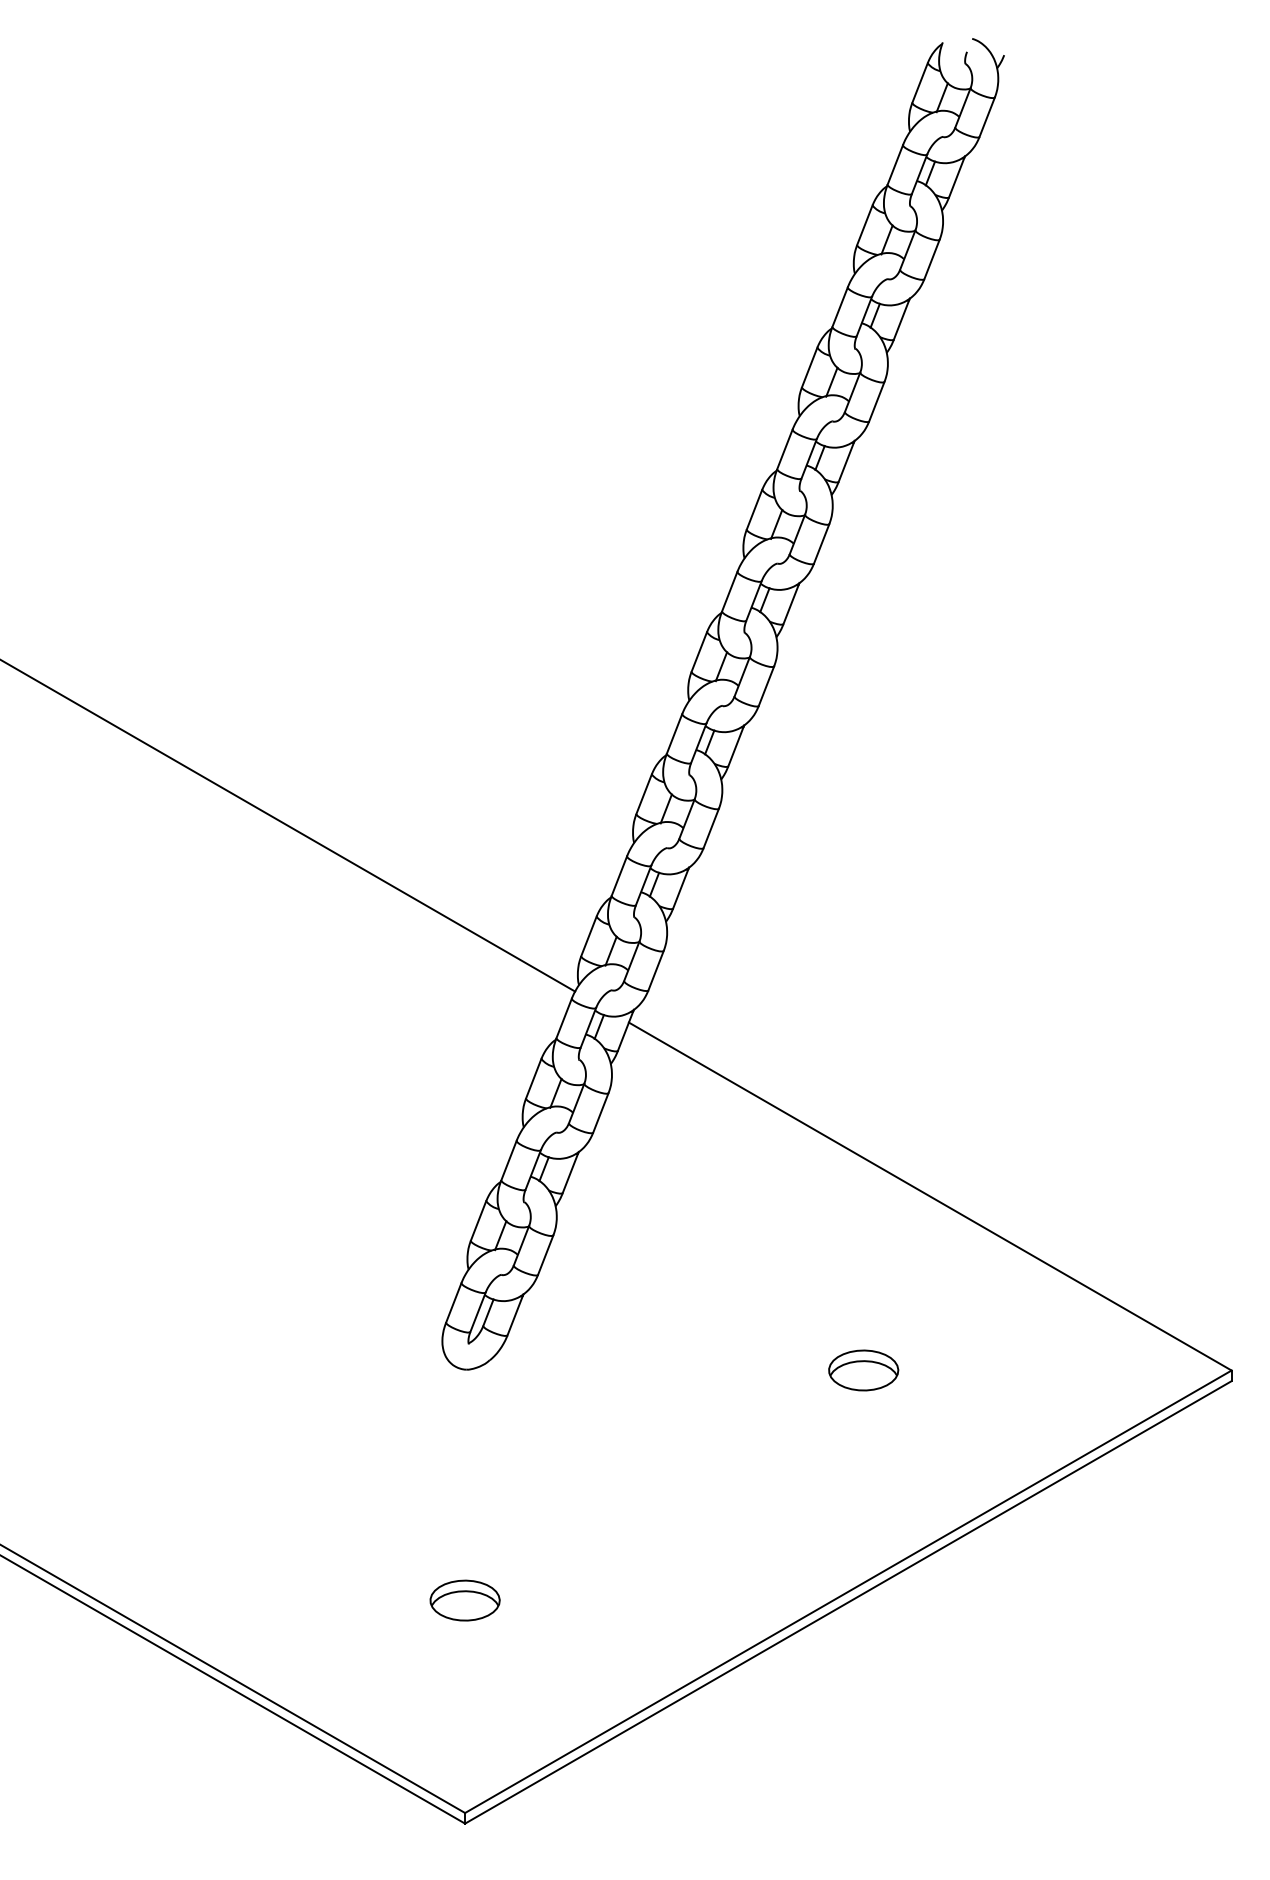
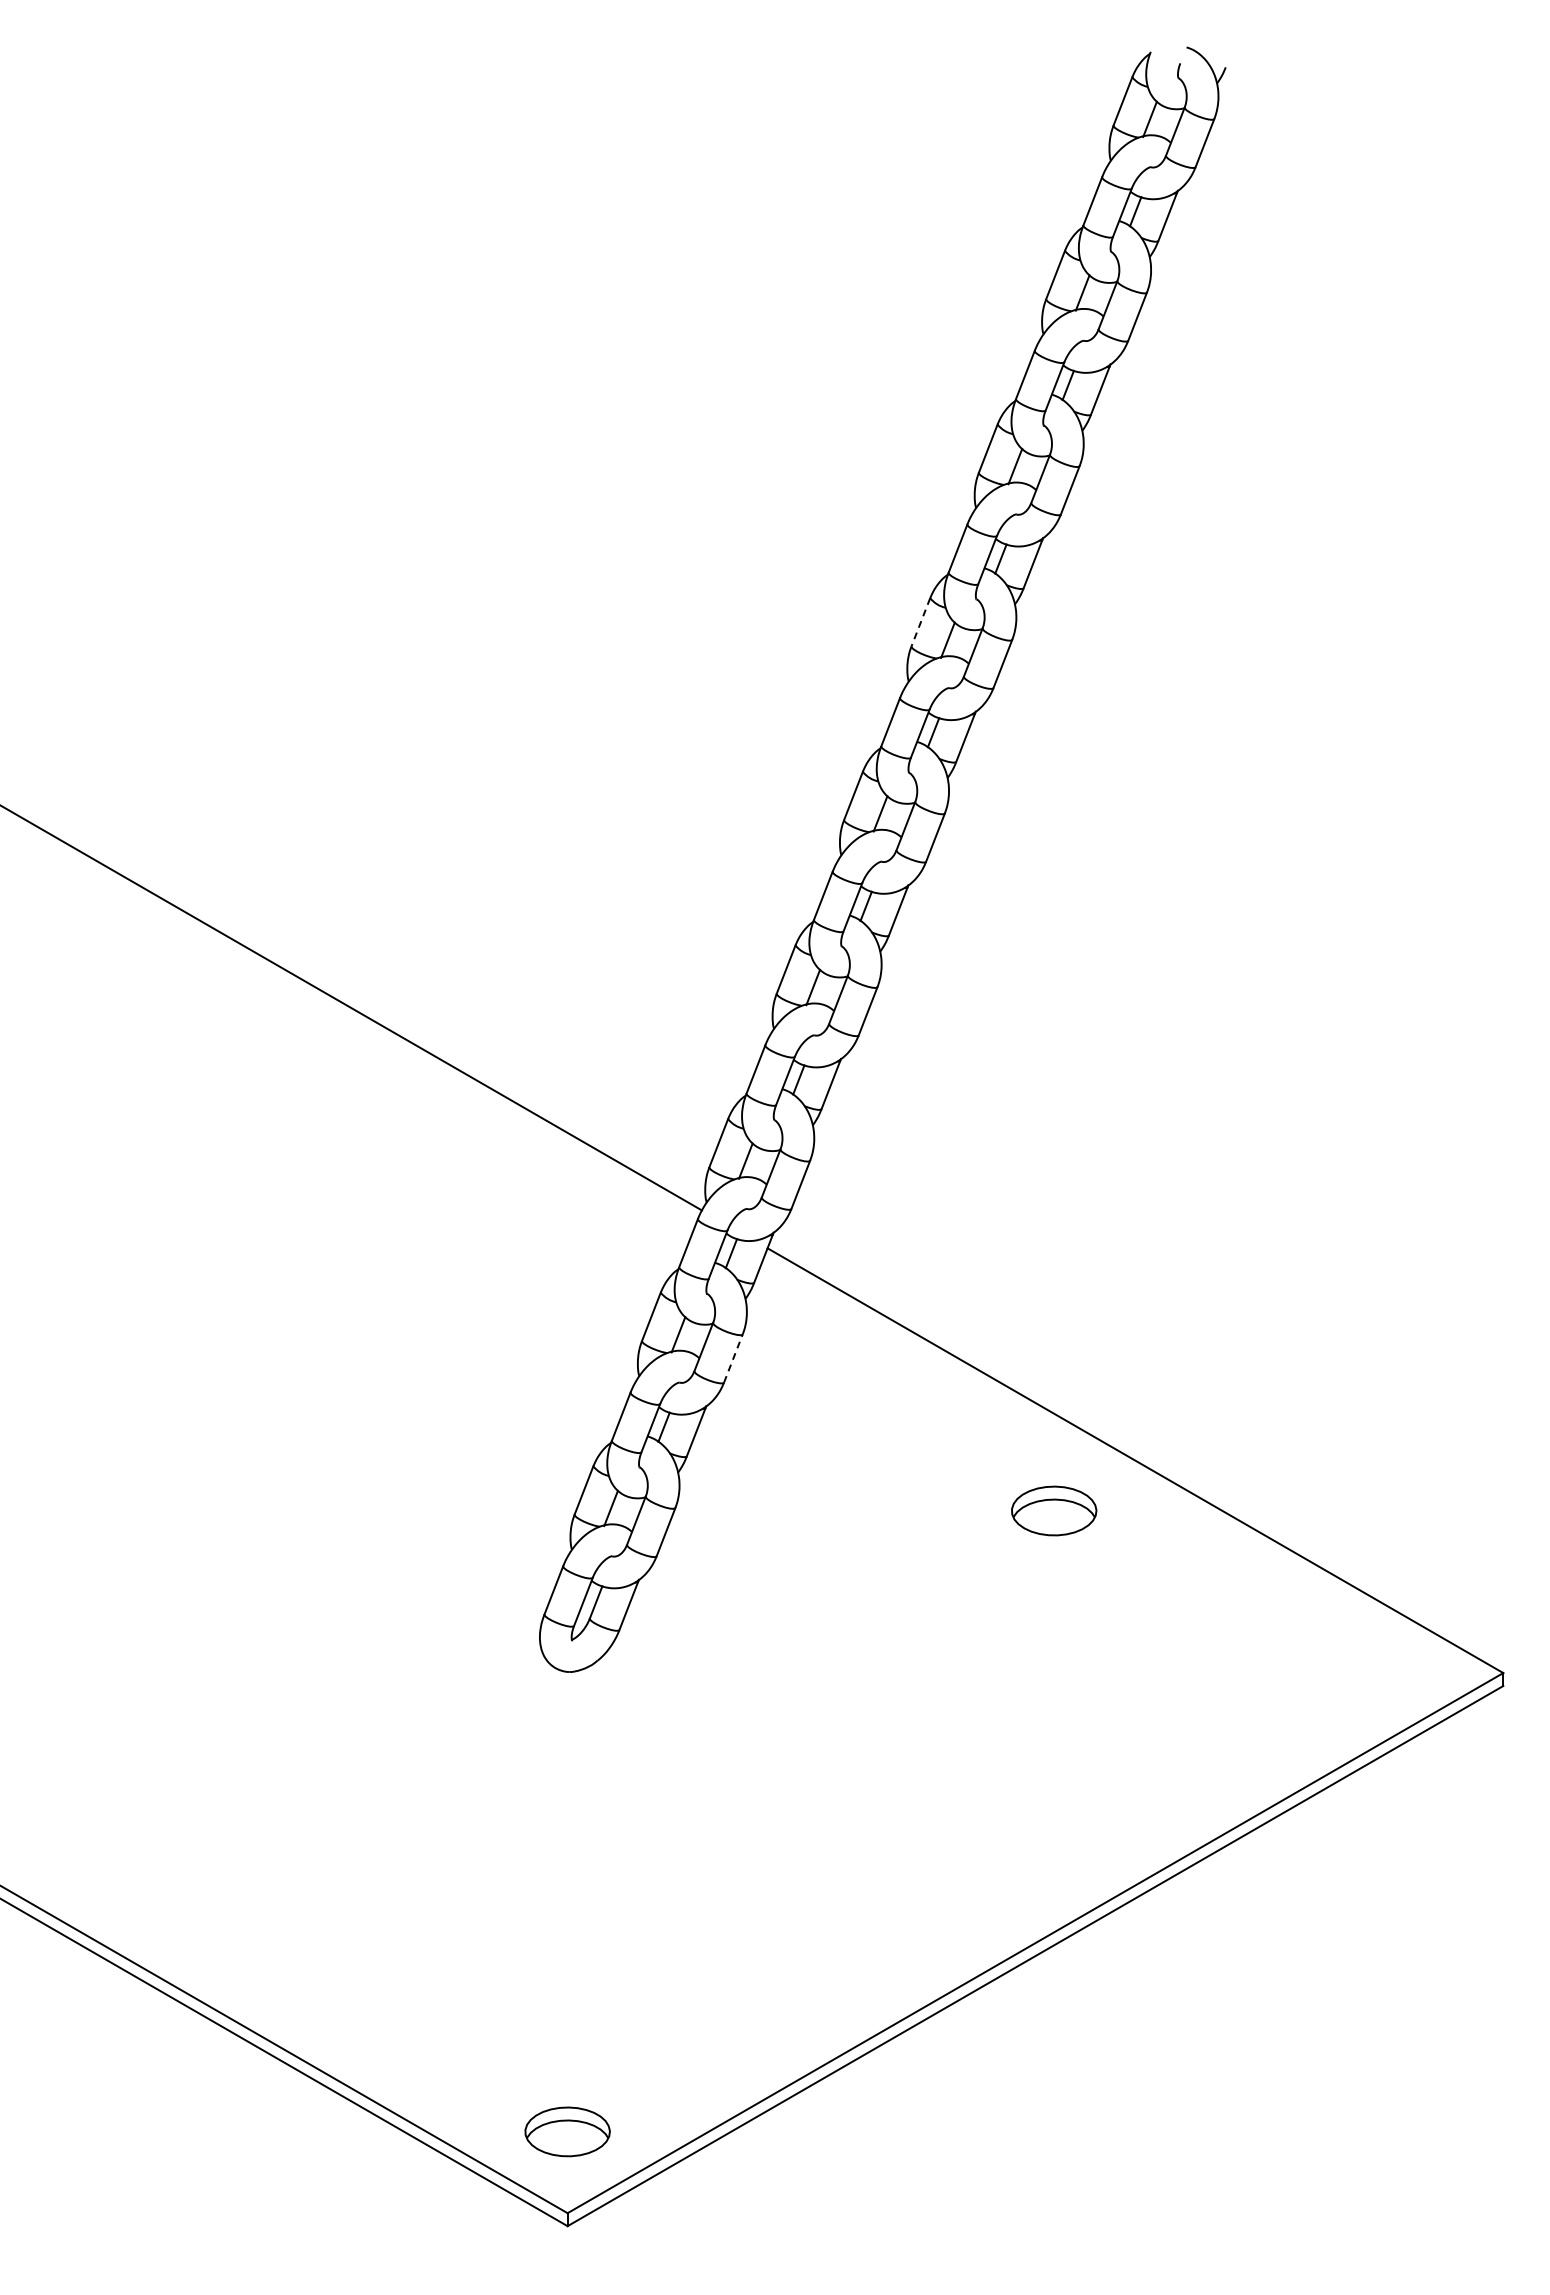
line: (754, 509) -> (920, 622), solid -> dashed
line: (601, 1112) -> (733, 1358), solid -> dashed
part: (863, 1370) -> (1054, 1510), moved
part: (465, 1600) -> (567, 2131), moved

